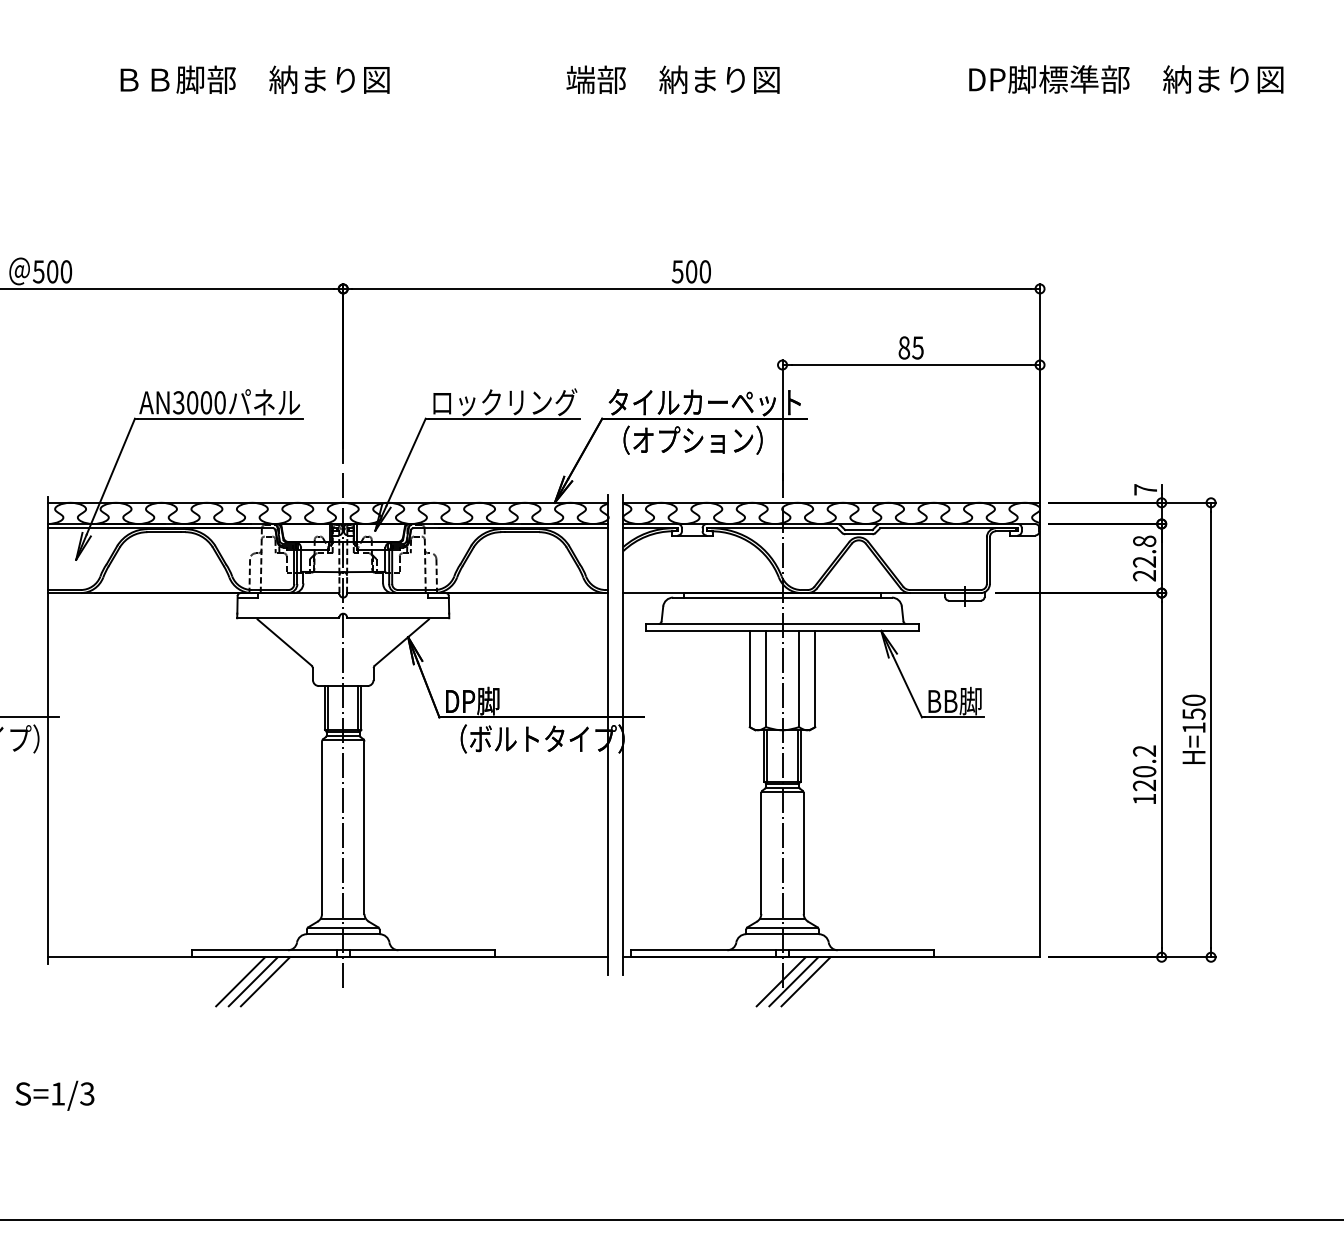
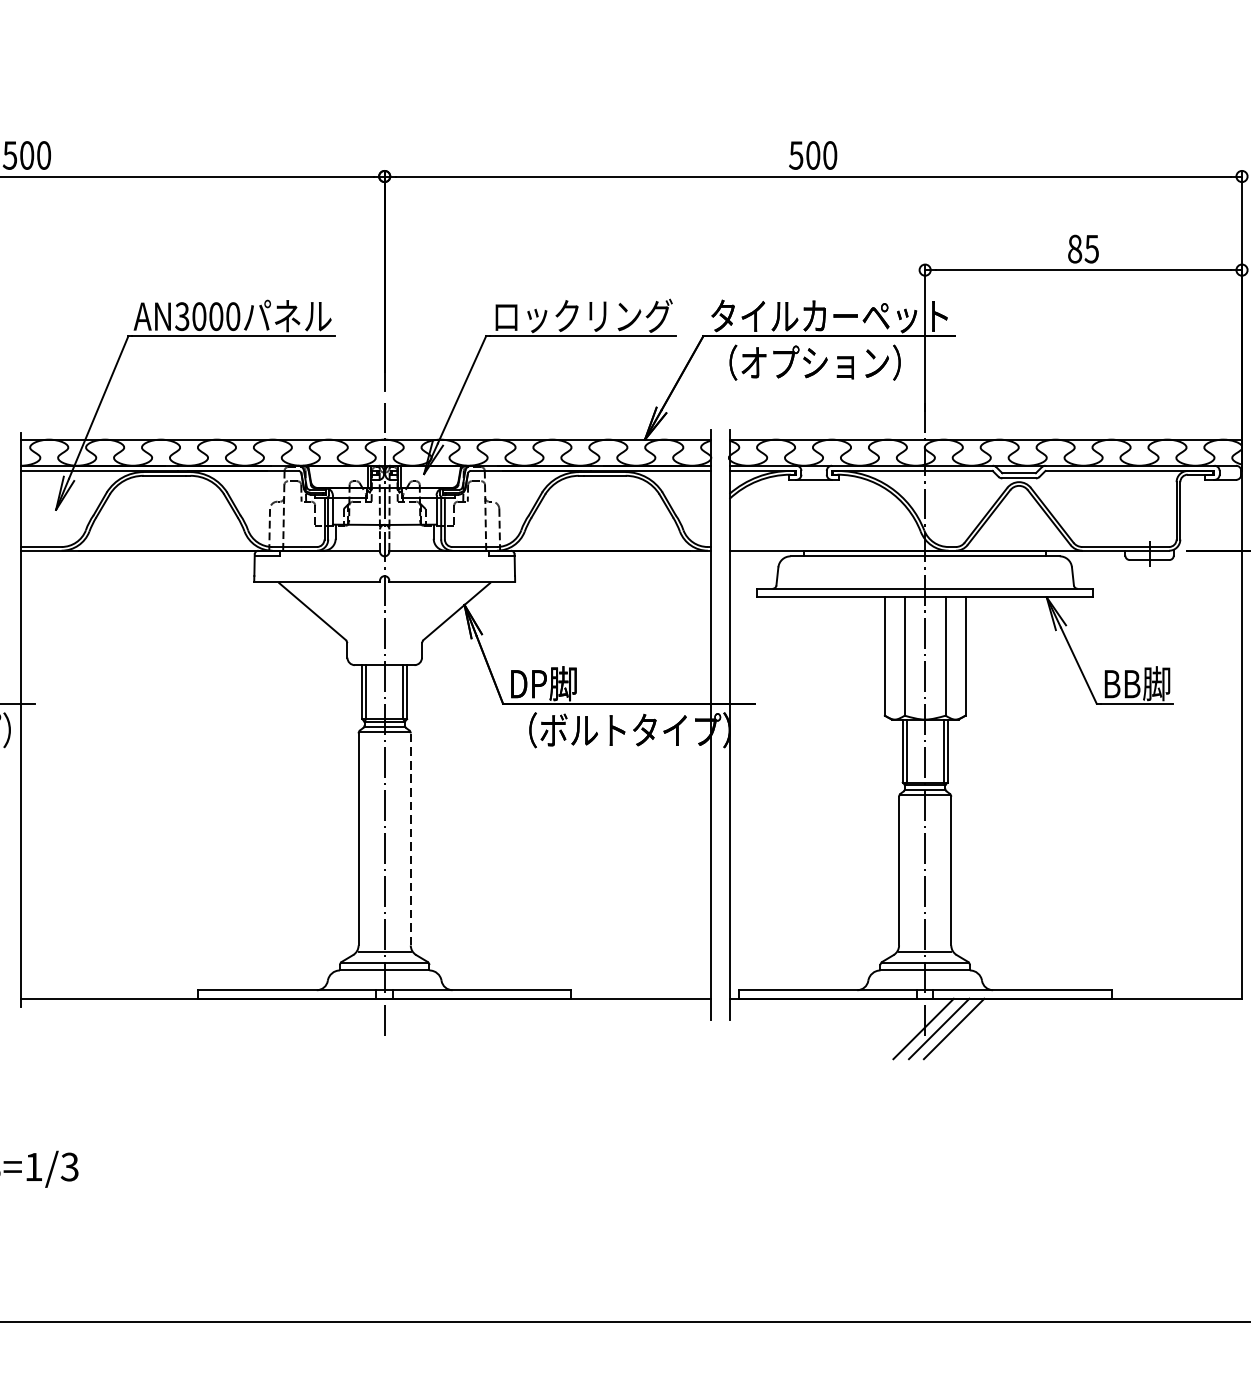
line: (364, 827) -> (410, 839), solid -> dashed
line: (240, 981) -> (258, 1028), removed
line: (252, 981) -> (273, 1028), removed
line: (265, 981) -> (289, 1028), removed

